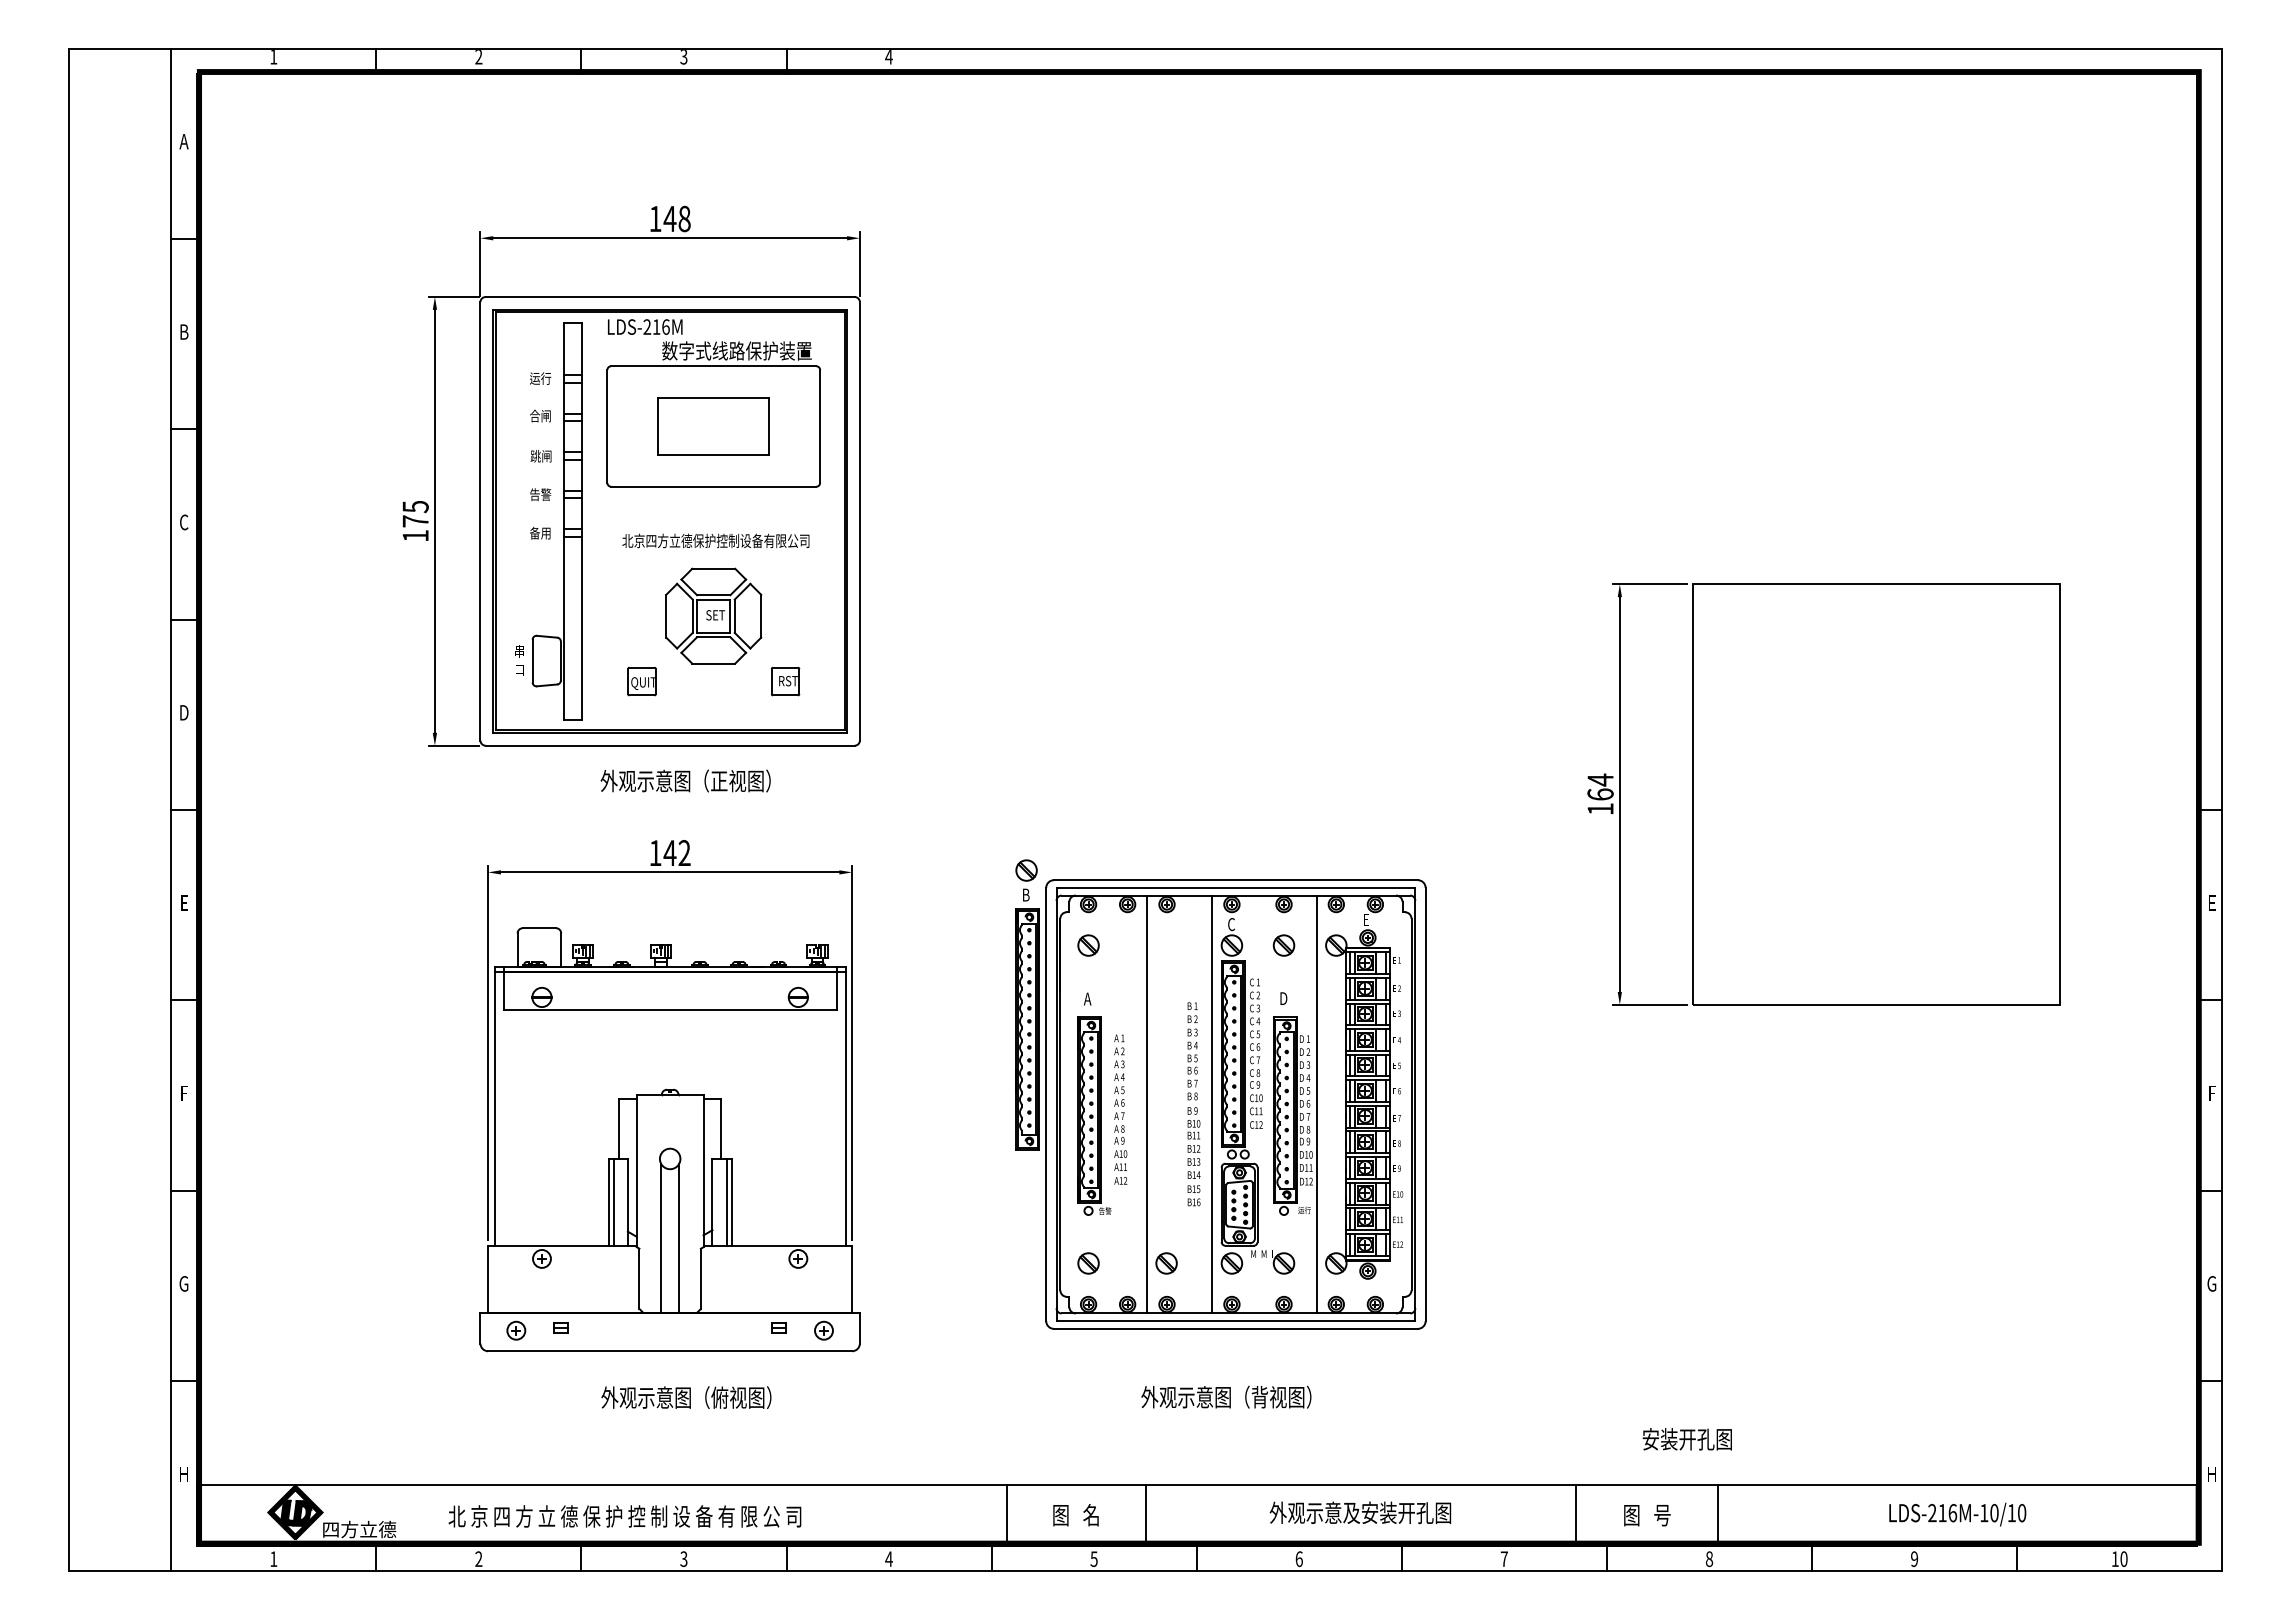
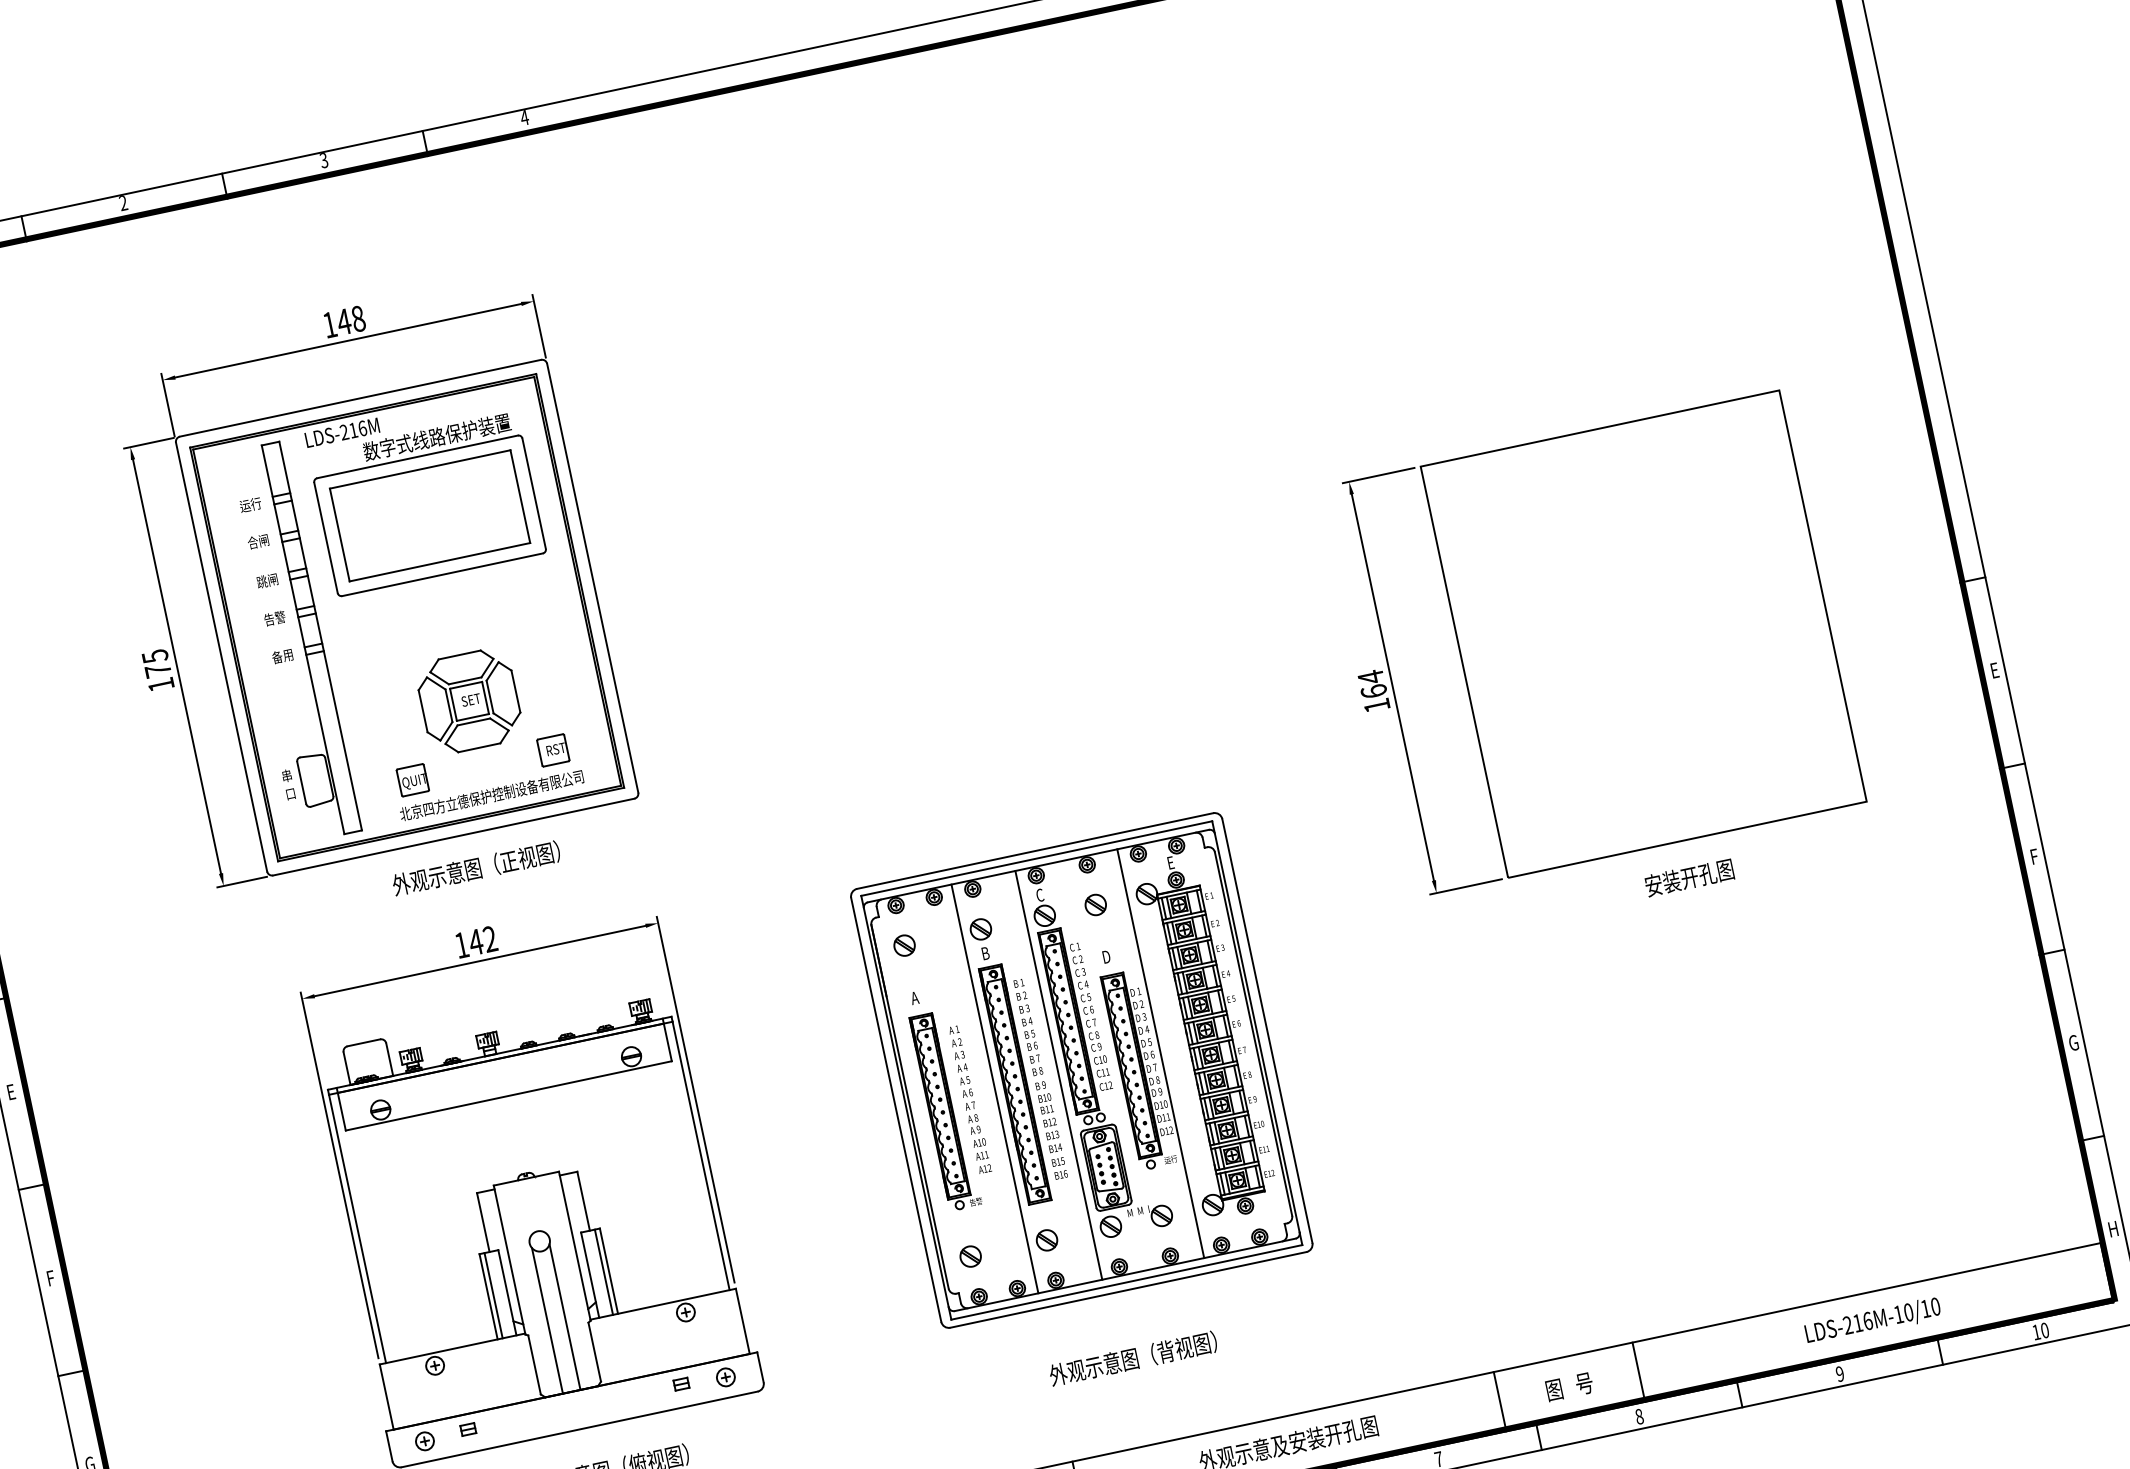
part: (713, 426) -> (429, 515), size x1.67
text: (715, 540) -> (491, 795), moved
part: (1027, 1004) -> (1009, 1060), moved
text: (1686, 1439) -> (1688, 878), moved

